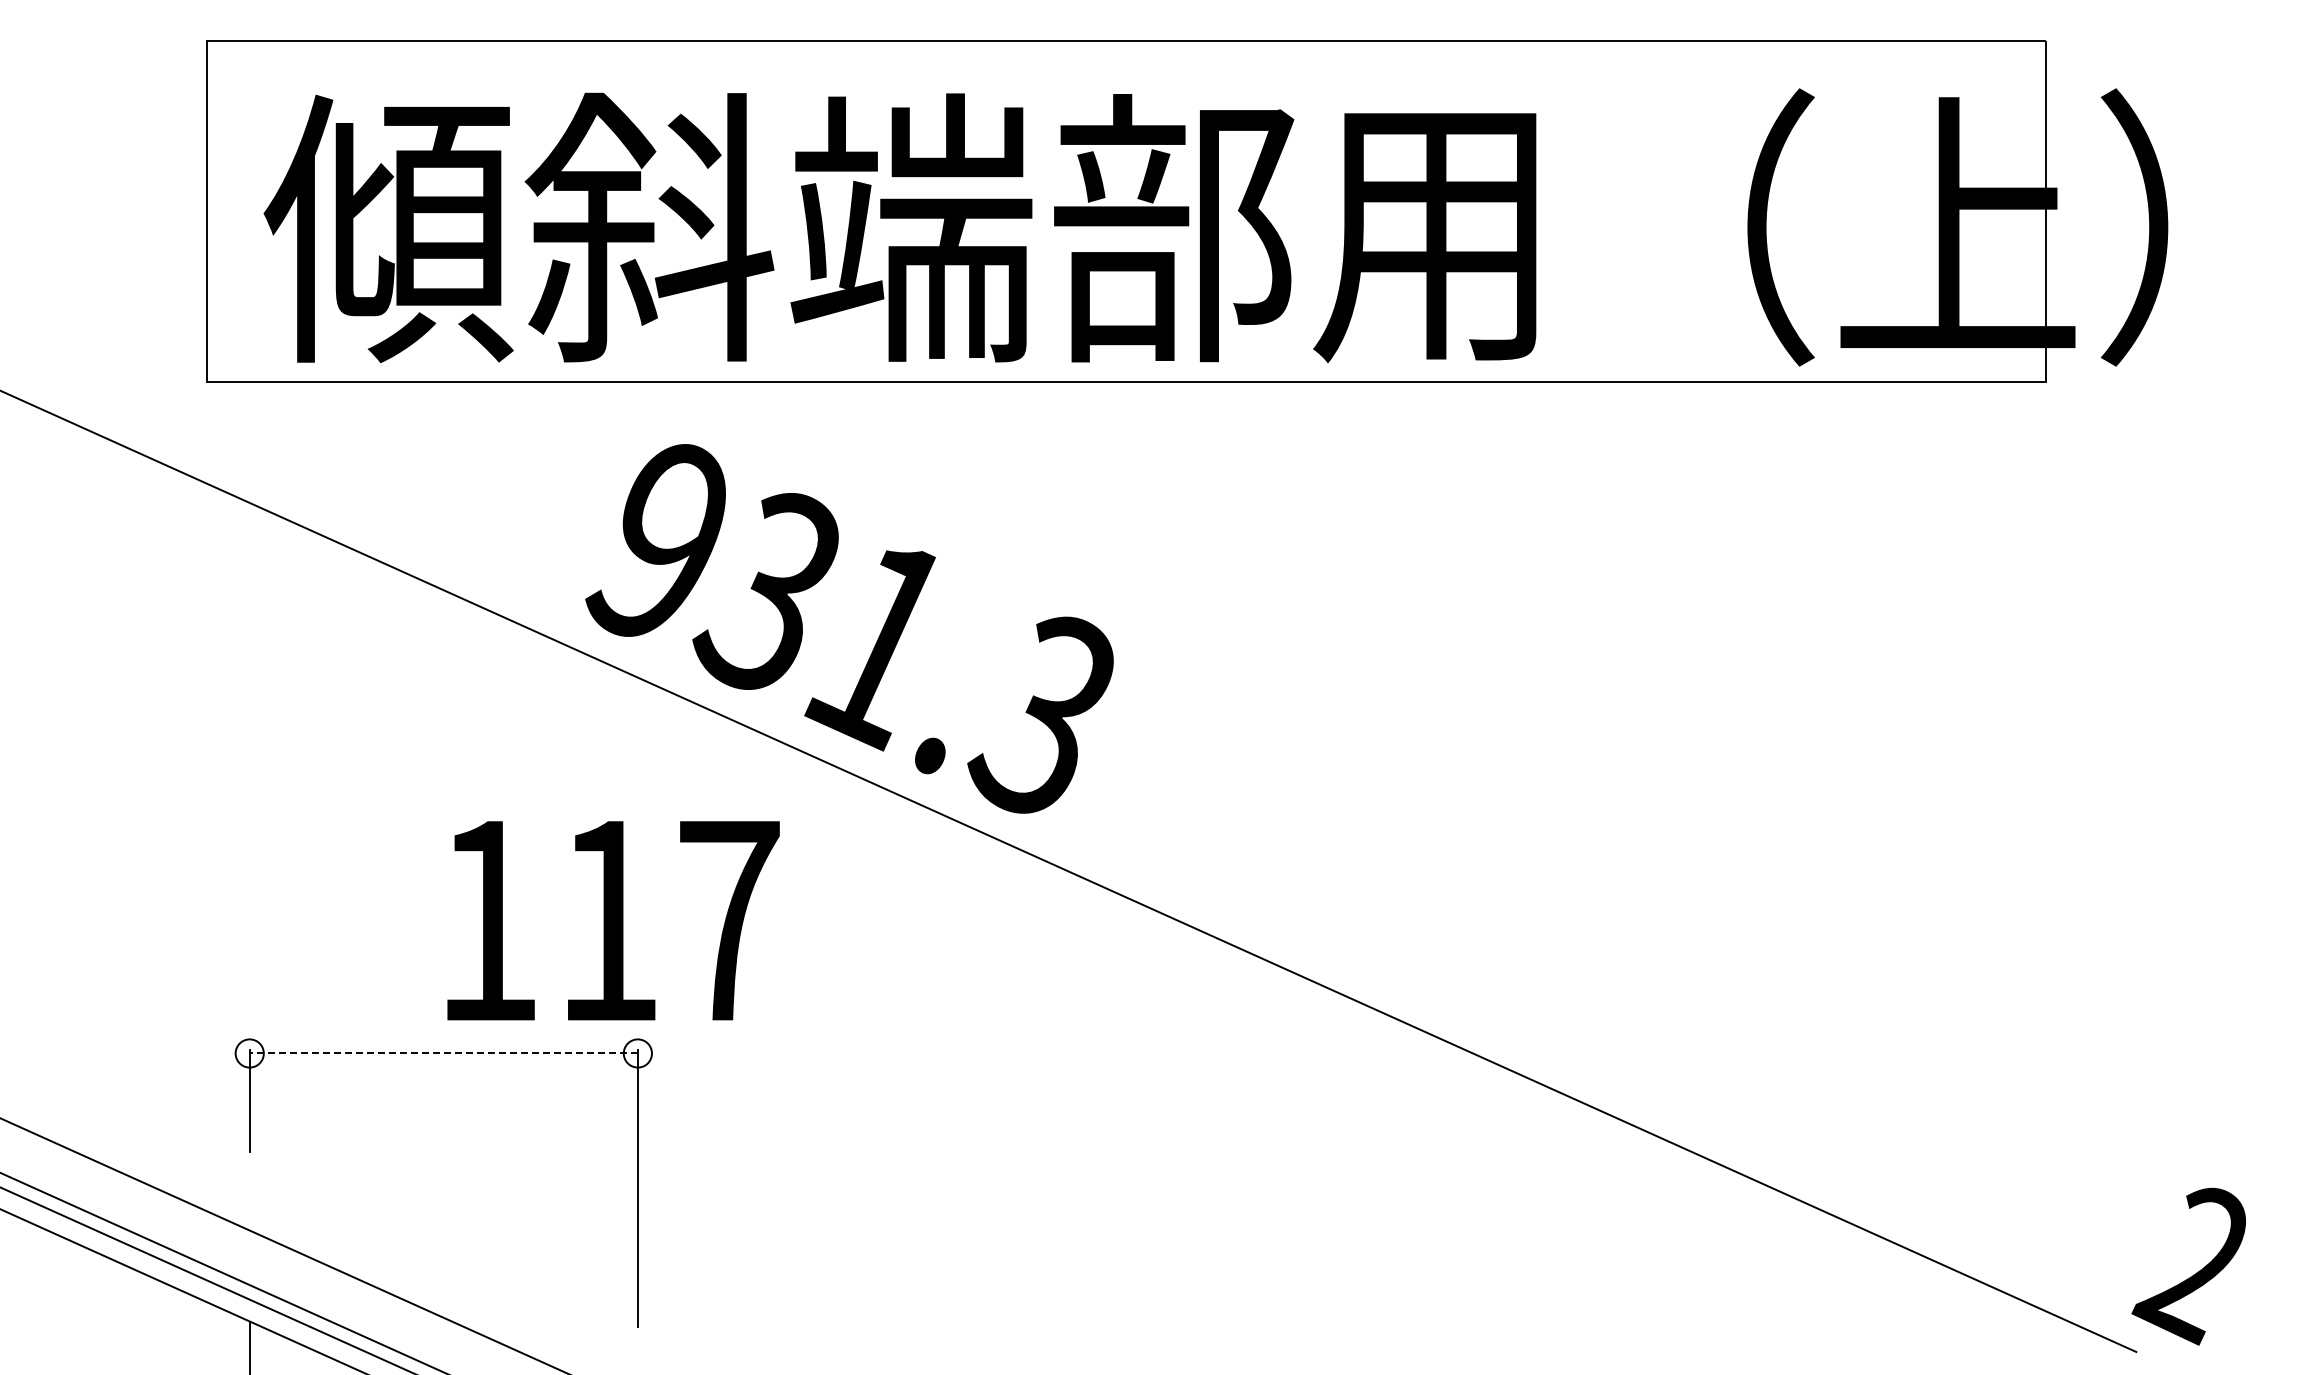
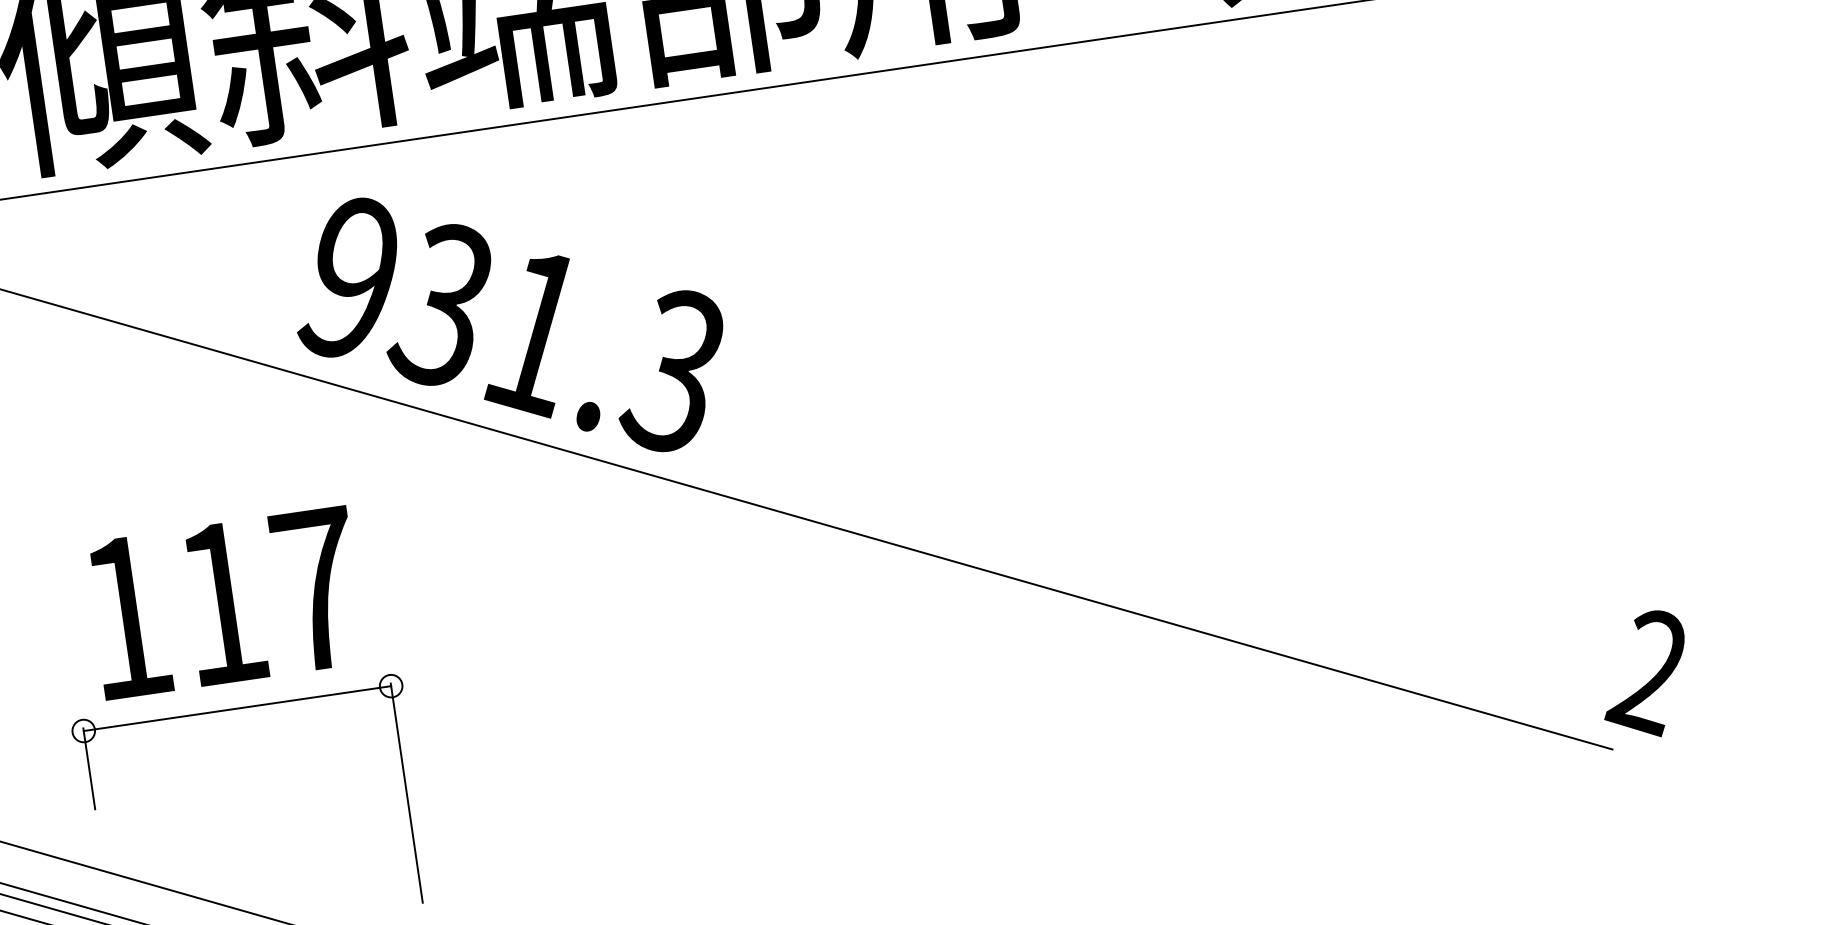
text: (613, 920) -> (225, 602), moved
line: (443, 1053) -> (237, 708), dashed -> solid

